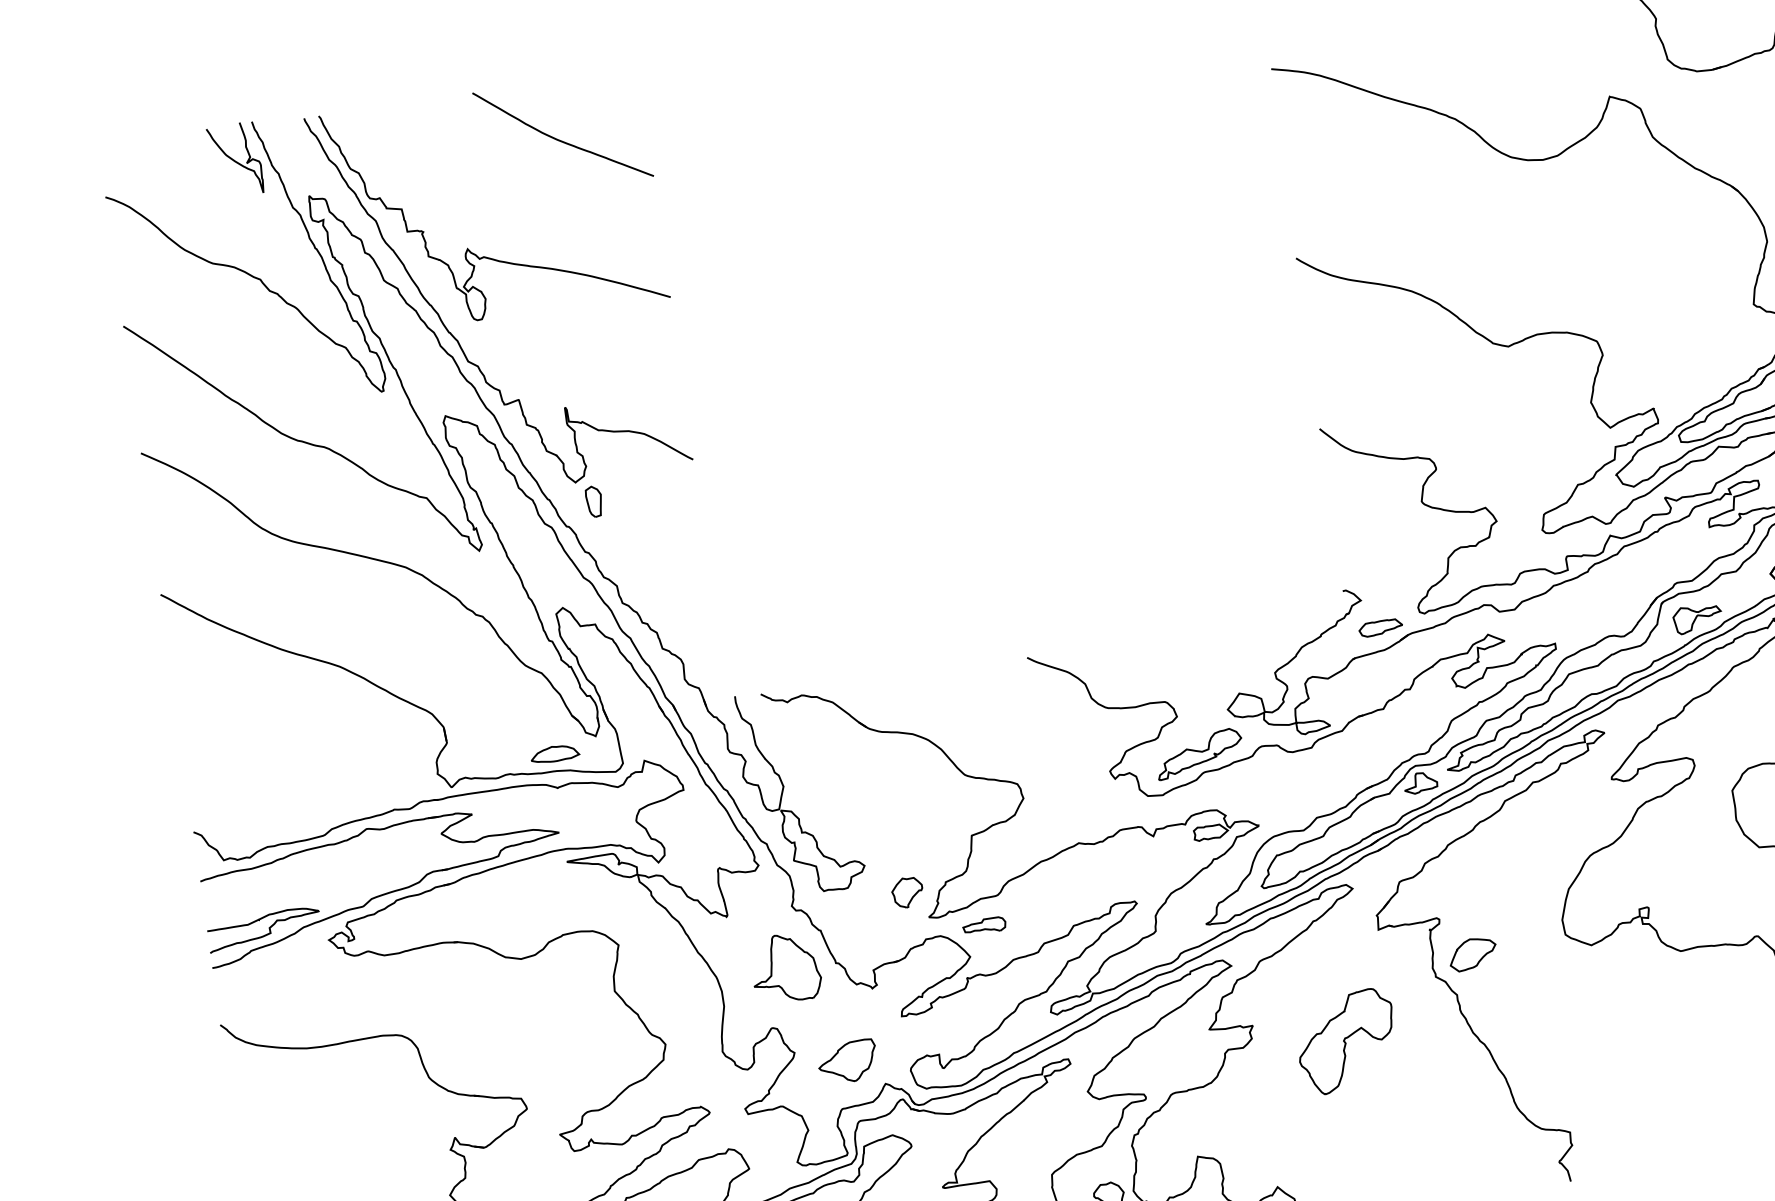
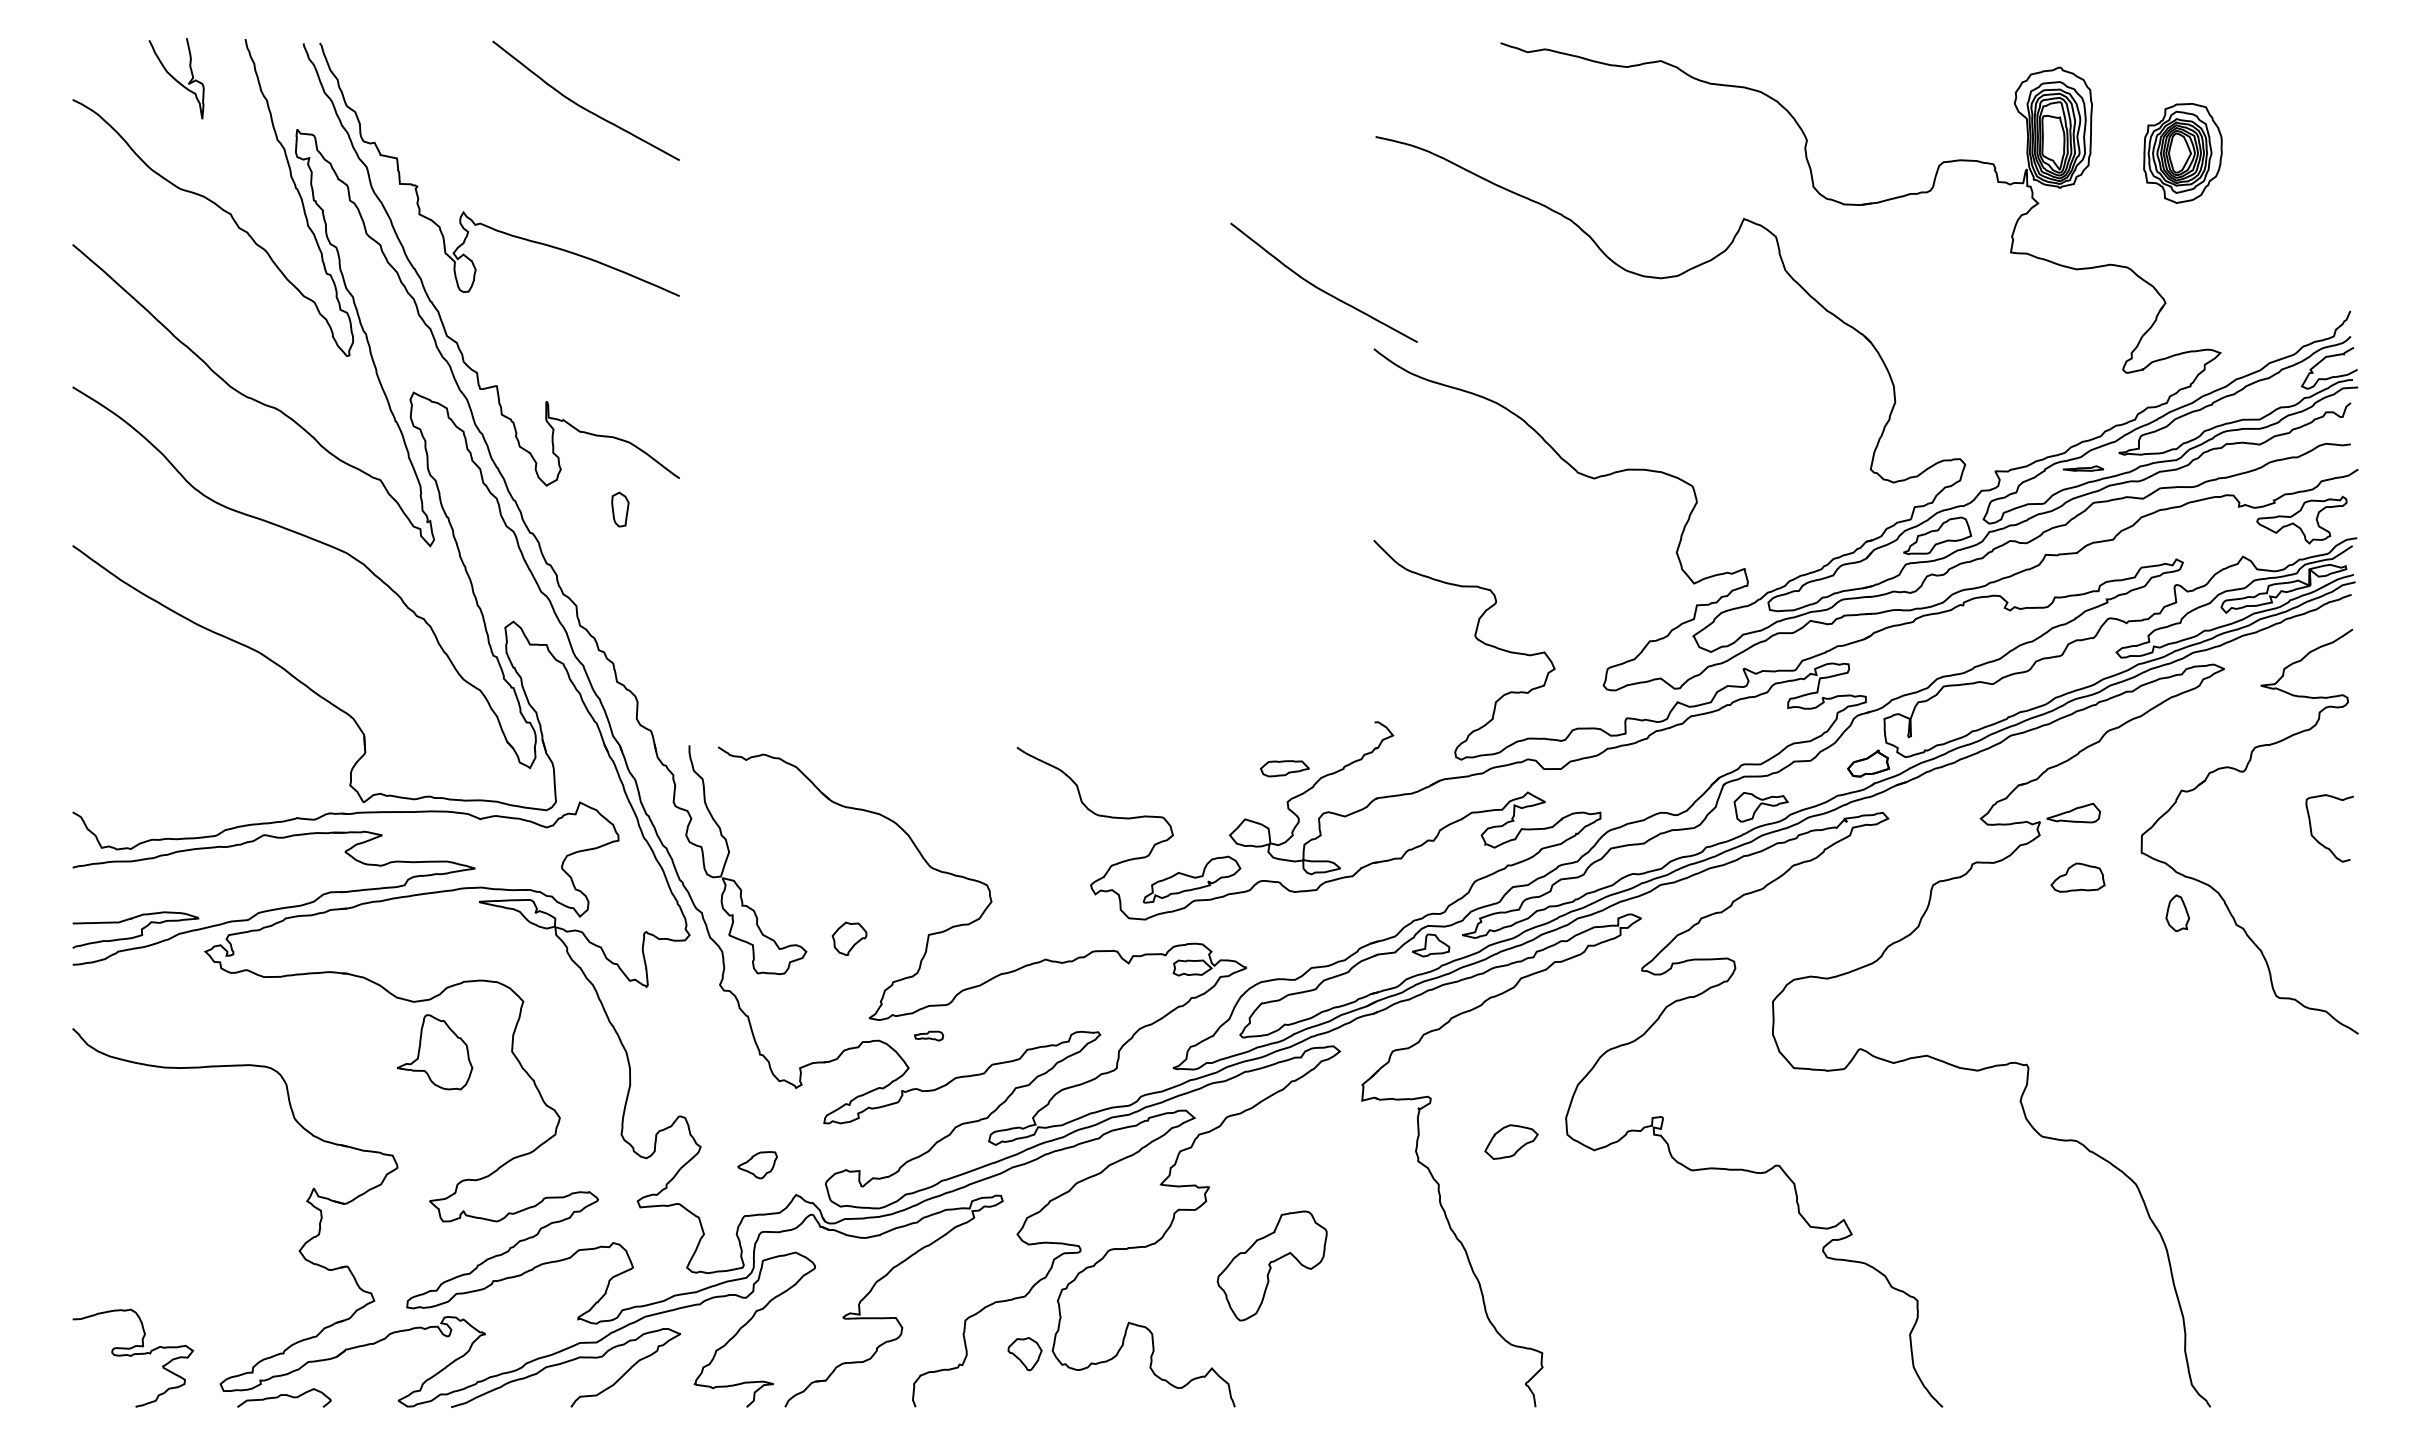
curve: (234, 159) -> (175, 78), moved
curve: (1240, 211) -> (1320, 288), added
part: (594, 501) -> (620, 509), moved
part: (1380, 627) -> (1284, 768), moved
part: (554, 754) -> (482, 781), removed
part: (907, 892) -> (849, 938), moved
part: (983, 925) -> (928, 1035), size x0.6
part: (1472, 953) -> (1511, 1141), moved
part: (786, 968) -> (435, 1052), moved
part: (1346, 1041) -> (1271, 1265), moved
part: (847, 1062) -> (757, 1165), size x0.6

